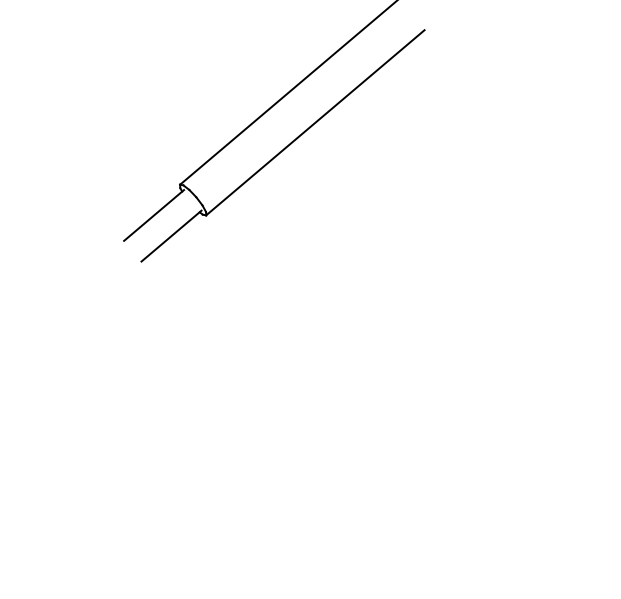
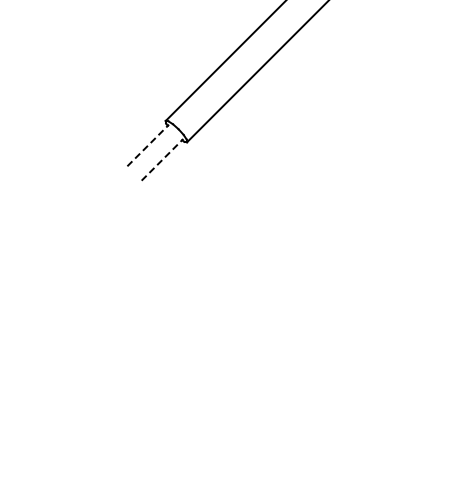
line: (154, 215) -> (148, 145), solid -> dashed
line: (171, 235) -> (162, 159), solid -> dashed

